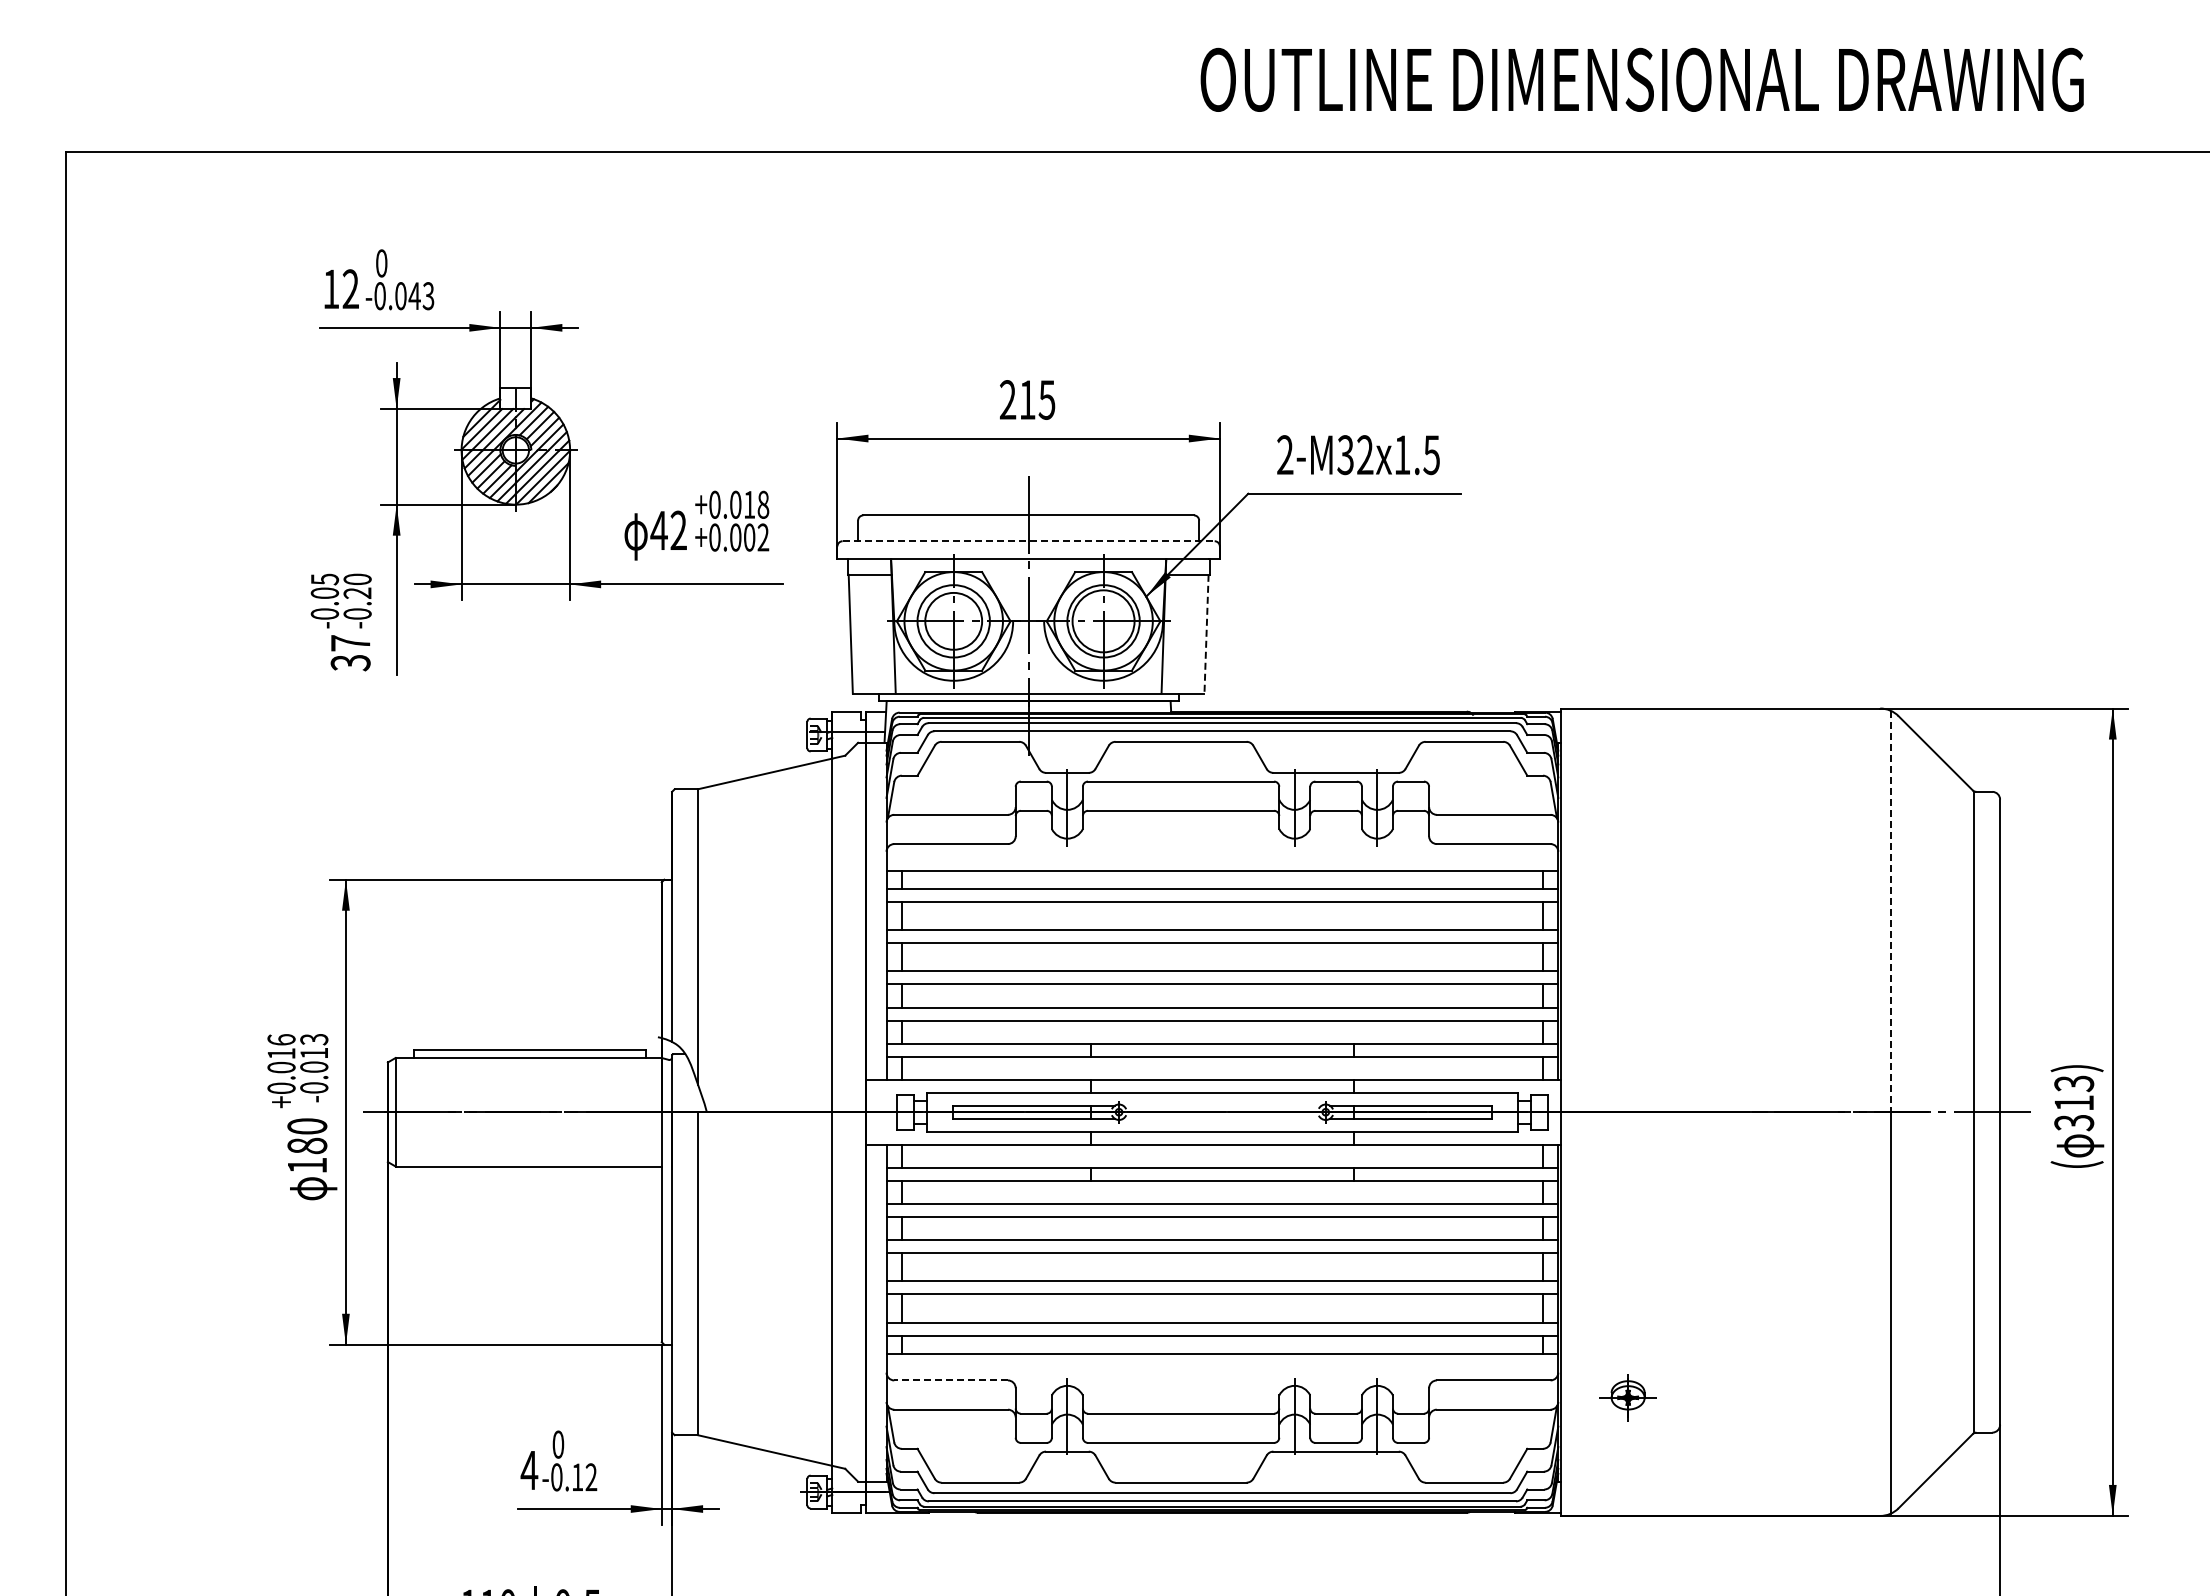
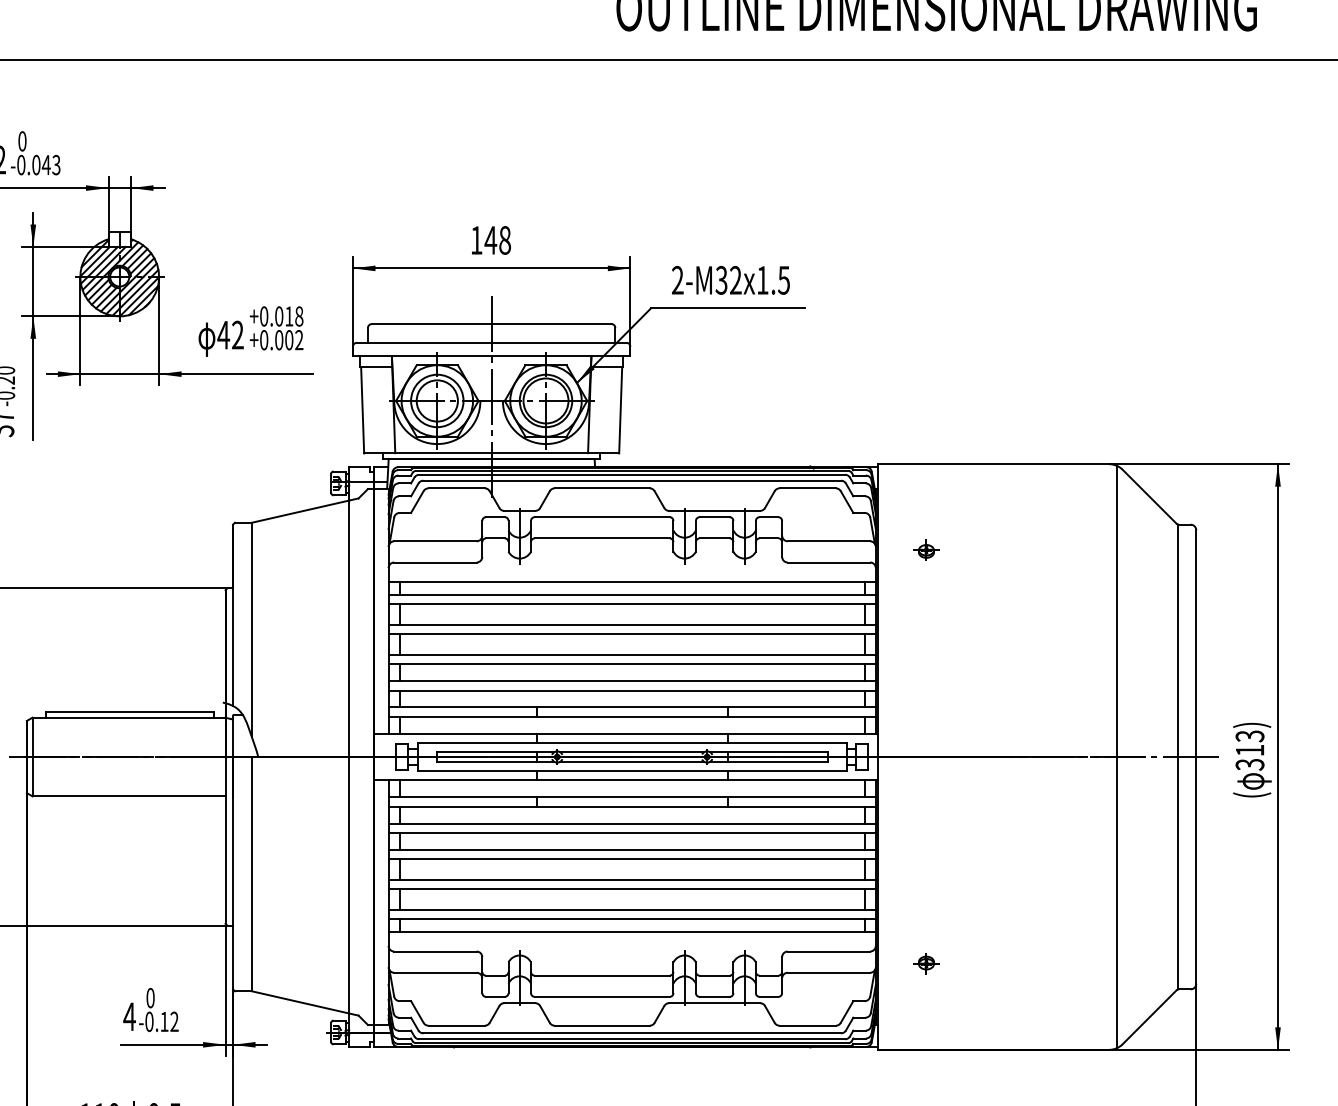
text: (1027, 399) -> (490, 240), 215 -> 148
line: (1029, 541) -> (492, 343), dashed -> solid
line: (1206, 634) -> (620, 410), dashed -> solid
part: (1627, 826) -> (926, 549), added
line: (1890, 911) -> (1116, 611), dashed -> solid
line: (1222, 1105) -> (632, 752), added
line: (1222, 1118) -> (632, 761), added
line: (951, 1380) -> (435, 951), dashed -> solid
part: (1627, 1397) -> (926, 963), size x0.62

